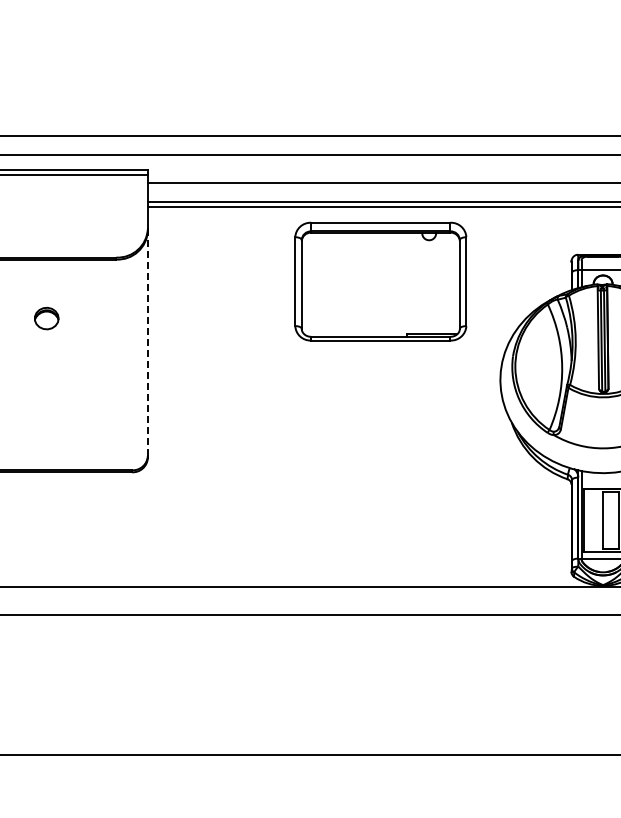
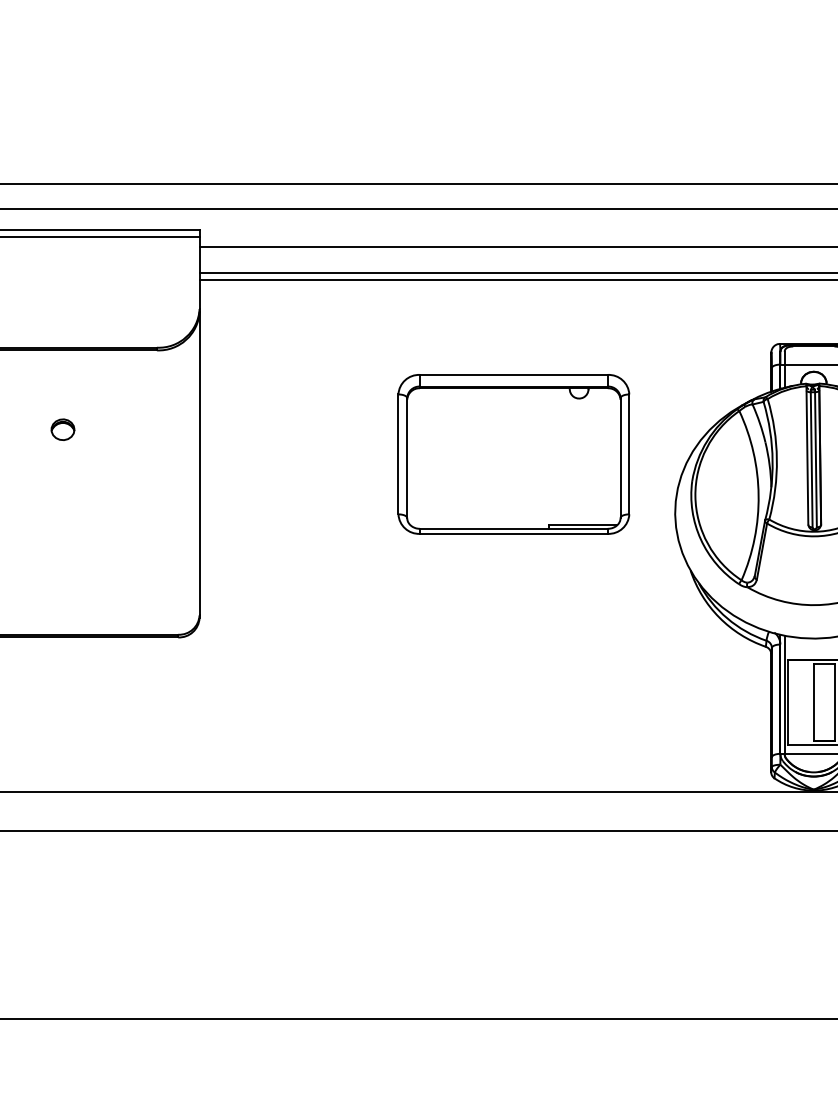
part: (380, 281) -> (513, 454), moved
part: (46, 317) -> (62, 428), size x0.71
line: (147, 343) -> (199, 463), dashed -> solid

